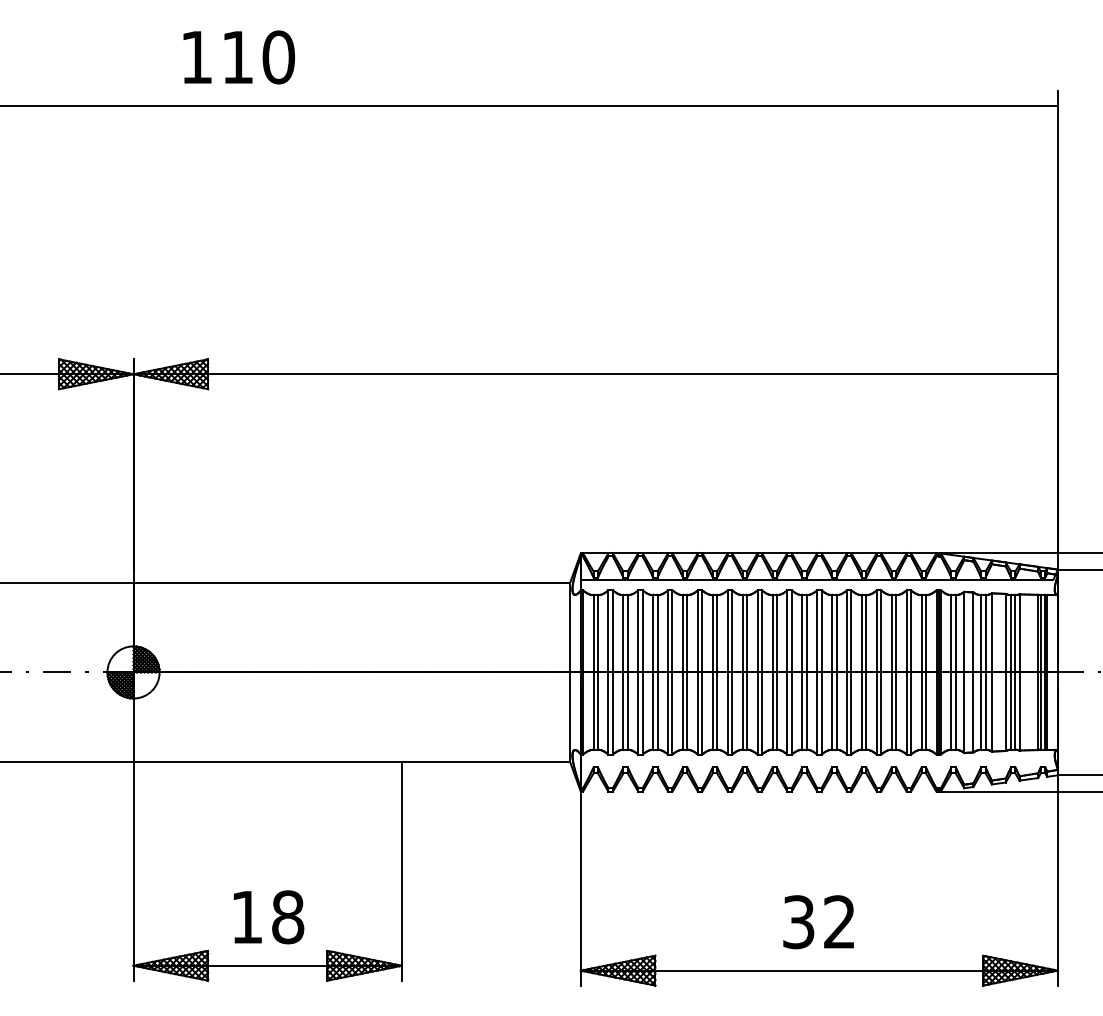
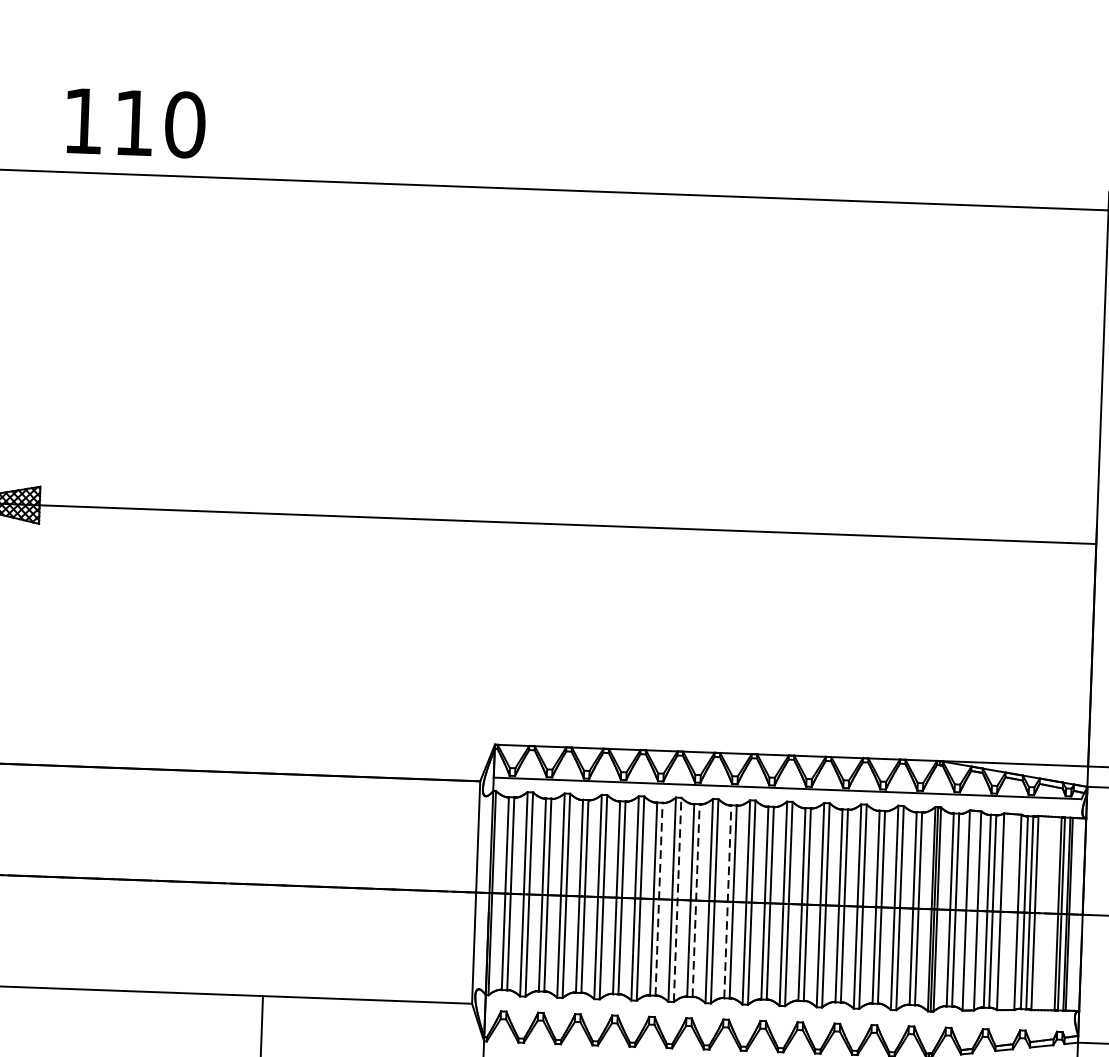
text: (238, 57) -> (135, 123), moved
line: (732, 671) -> (678, 898), solid -> dashed
line: (717, 672) -> (659, 899), solid -> dashed
line: (747, 672) -> (696, 900), solid -> dashed
line: (772, 672) -> (727, 901), solid -> dashed

